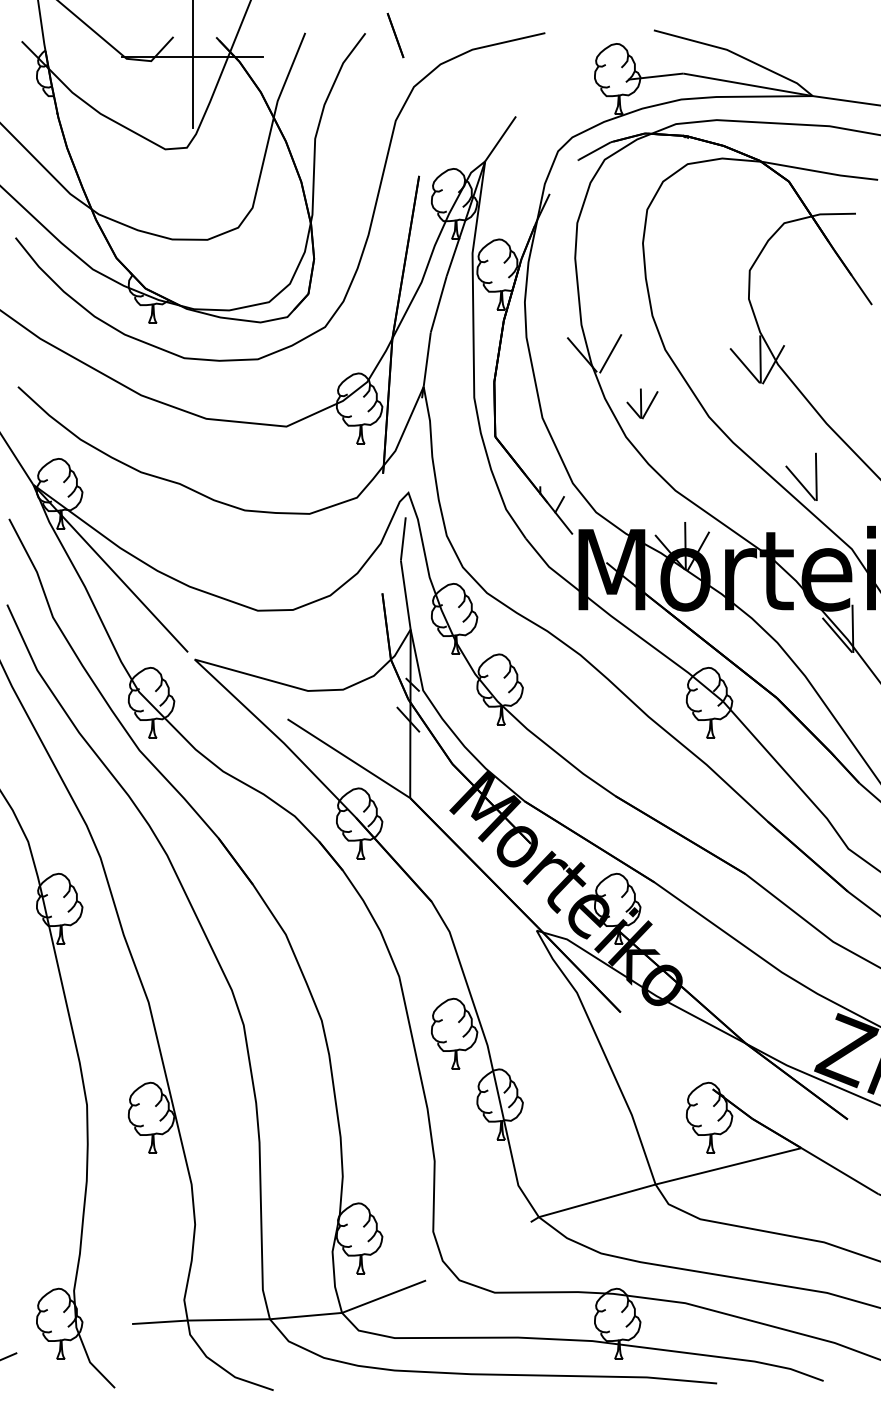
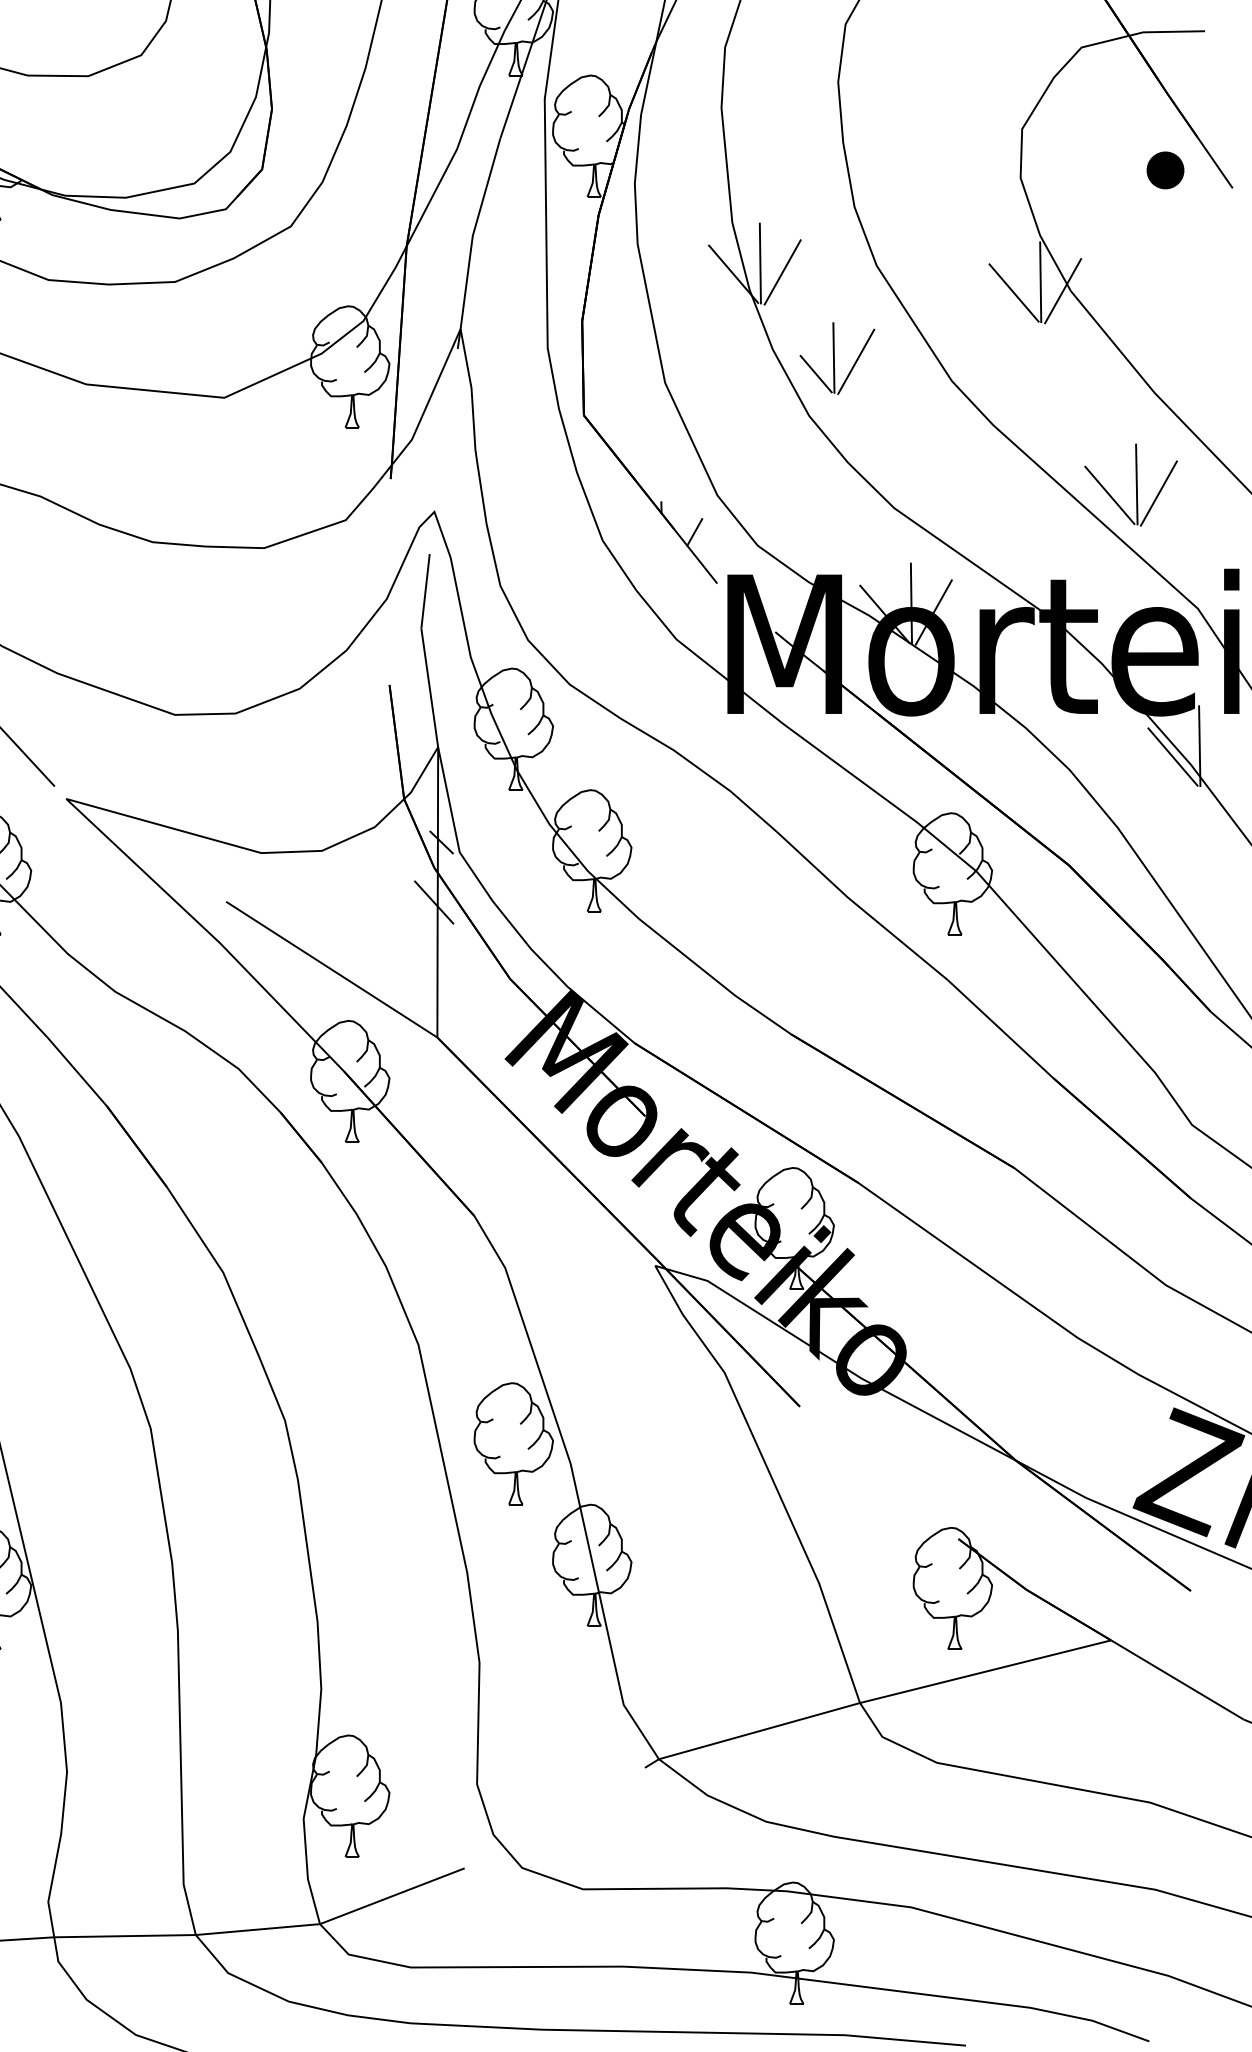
part: (832, 294) -> (1164, 170), added
line: (597, 348) -> (759, 263), added
part: (642, 403) -> (837, 358), size x1.43
line: (828, 481) -> (1157, 492), added

